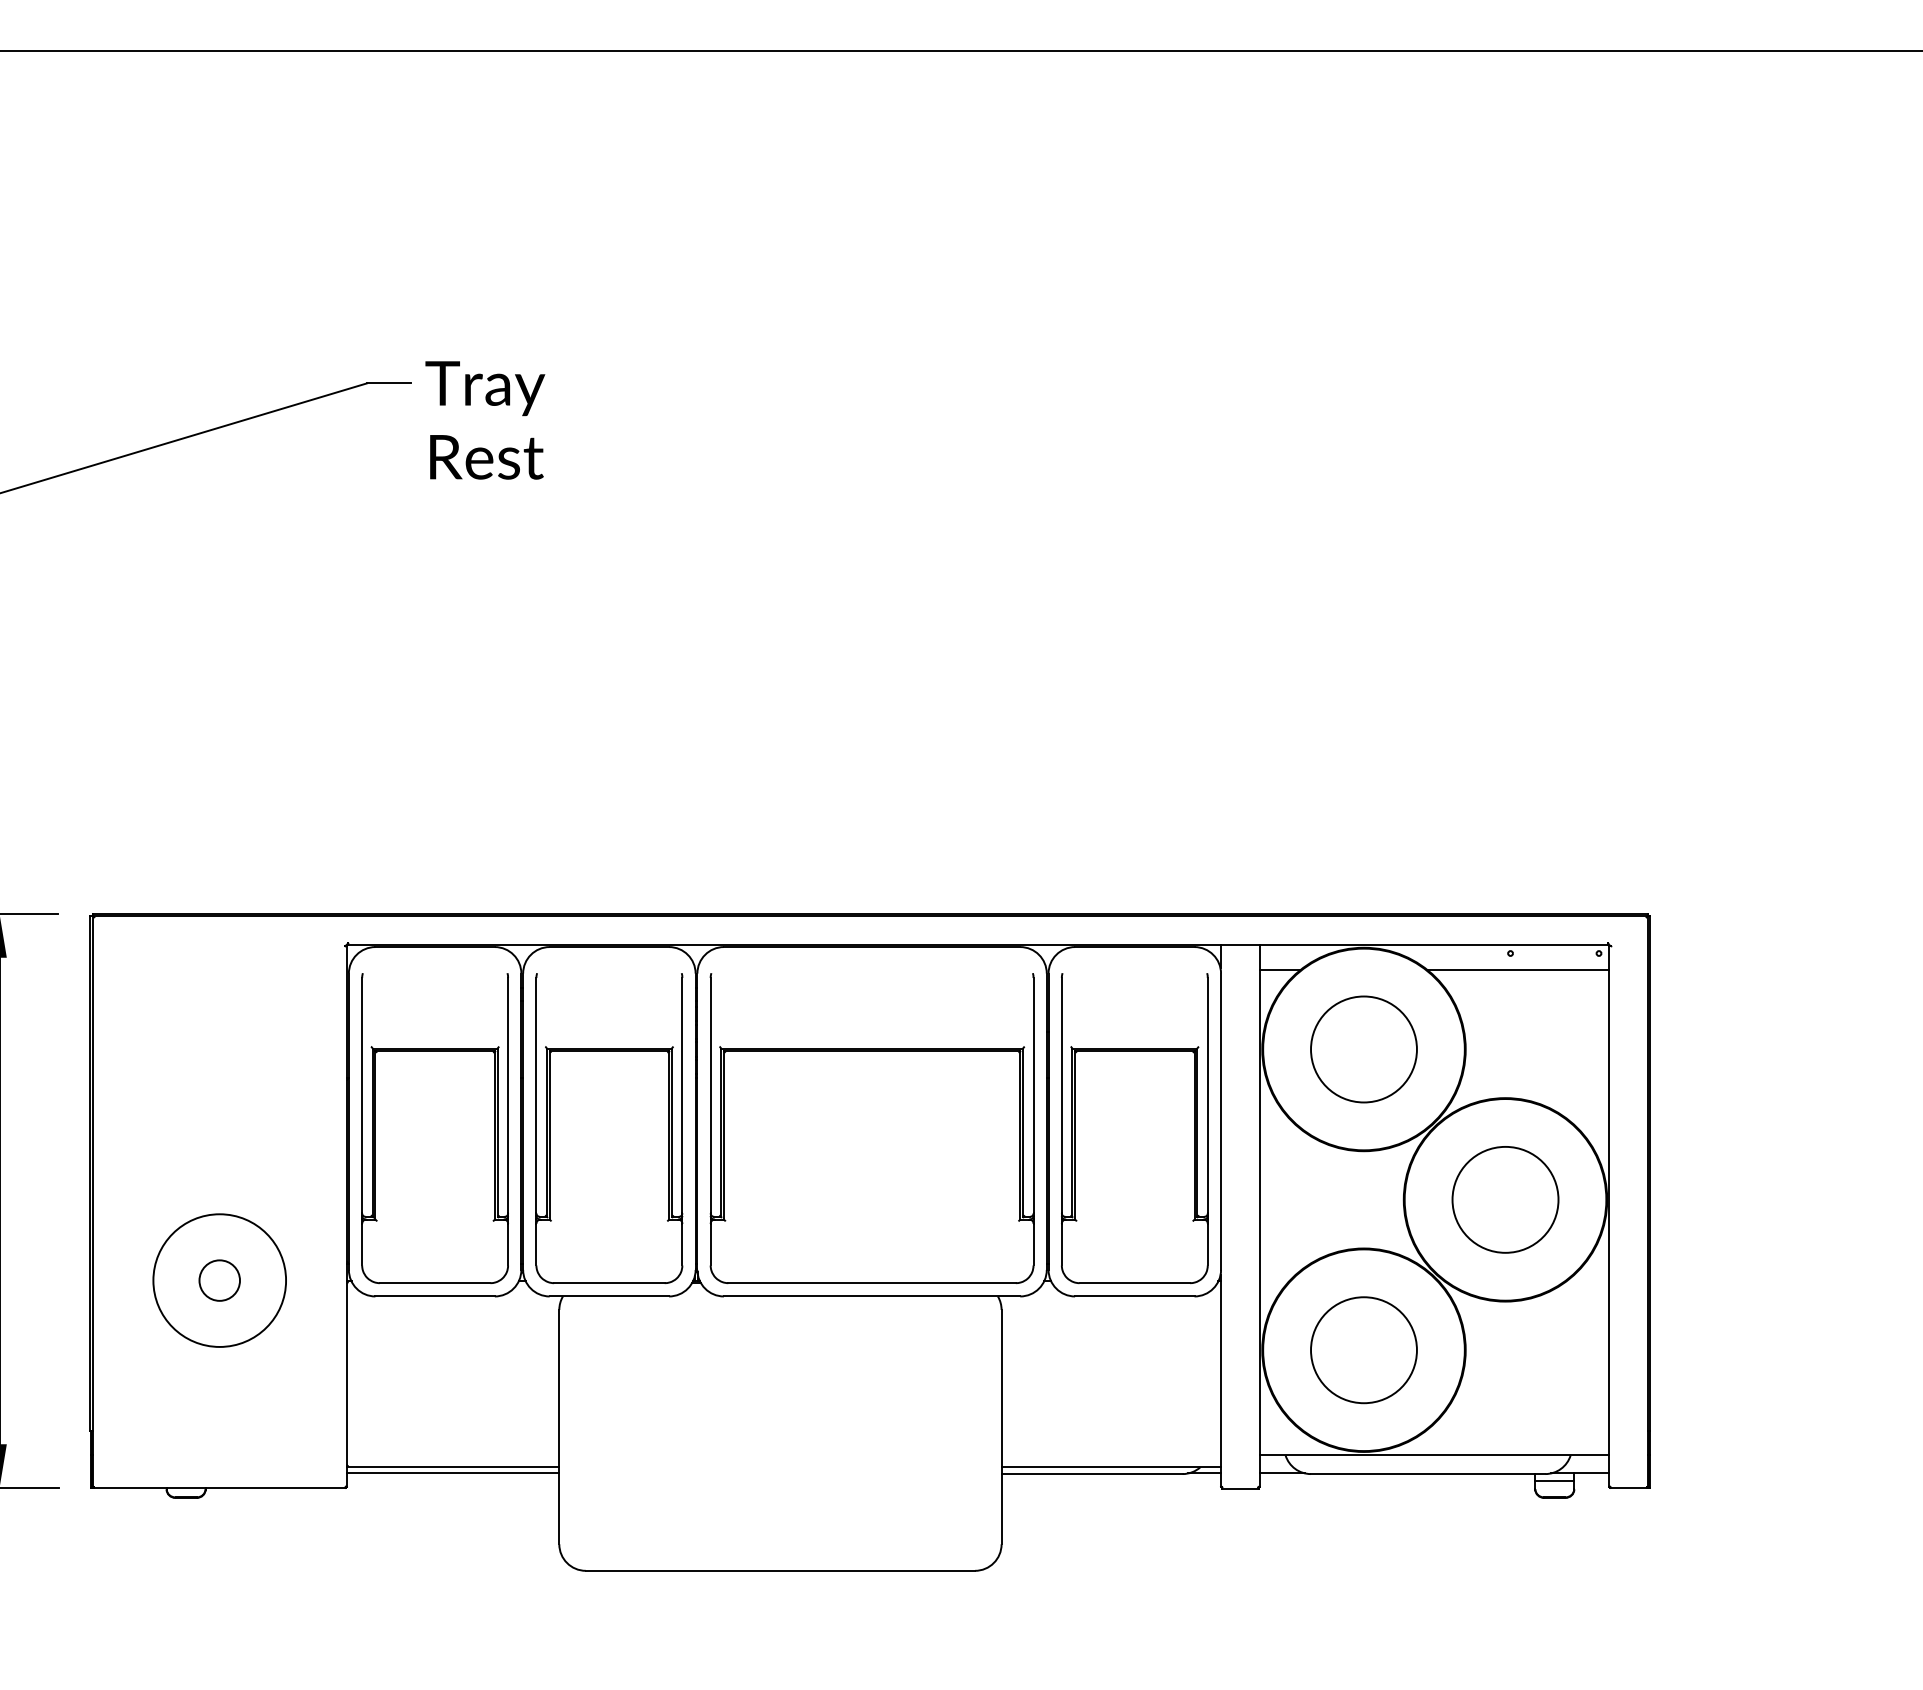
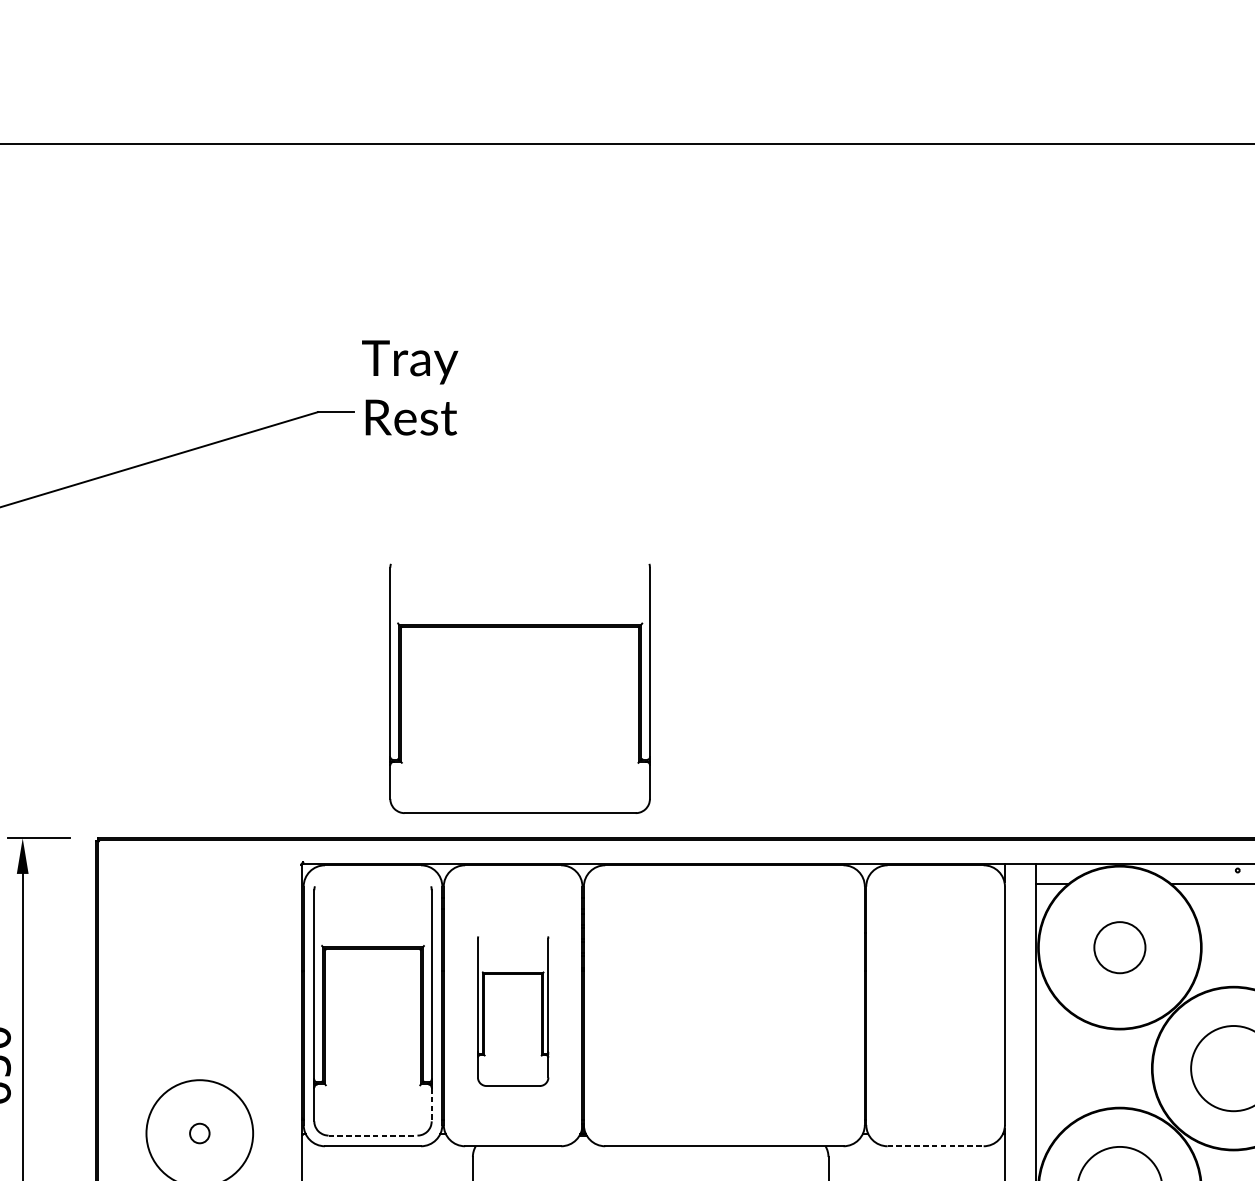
text: (485, 420) -> (410, 388), moved
circle: (1363, 1049) -> (1119, 947), size x0.6
part: (609, 1128) -> (513, 1011), size x0.6
part: (871, 1128) -> (519, 688), moved
part: (1134, 1128) -> (935, 1011), removed
line: (508, 1244) -> (432, 1104), solid -> dashed
circle: (219, 1280) -> (199, 1133), size x0.6
line: (435, 1283) -> (373, 1135), solid -> dashed
line: (1134, 1296) -> (935, 1146), solid -> dashed

